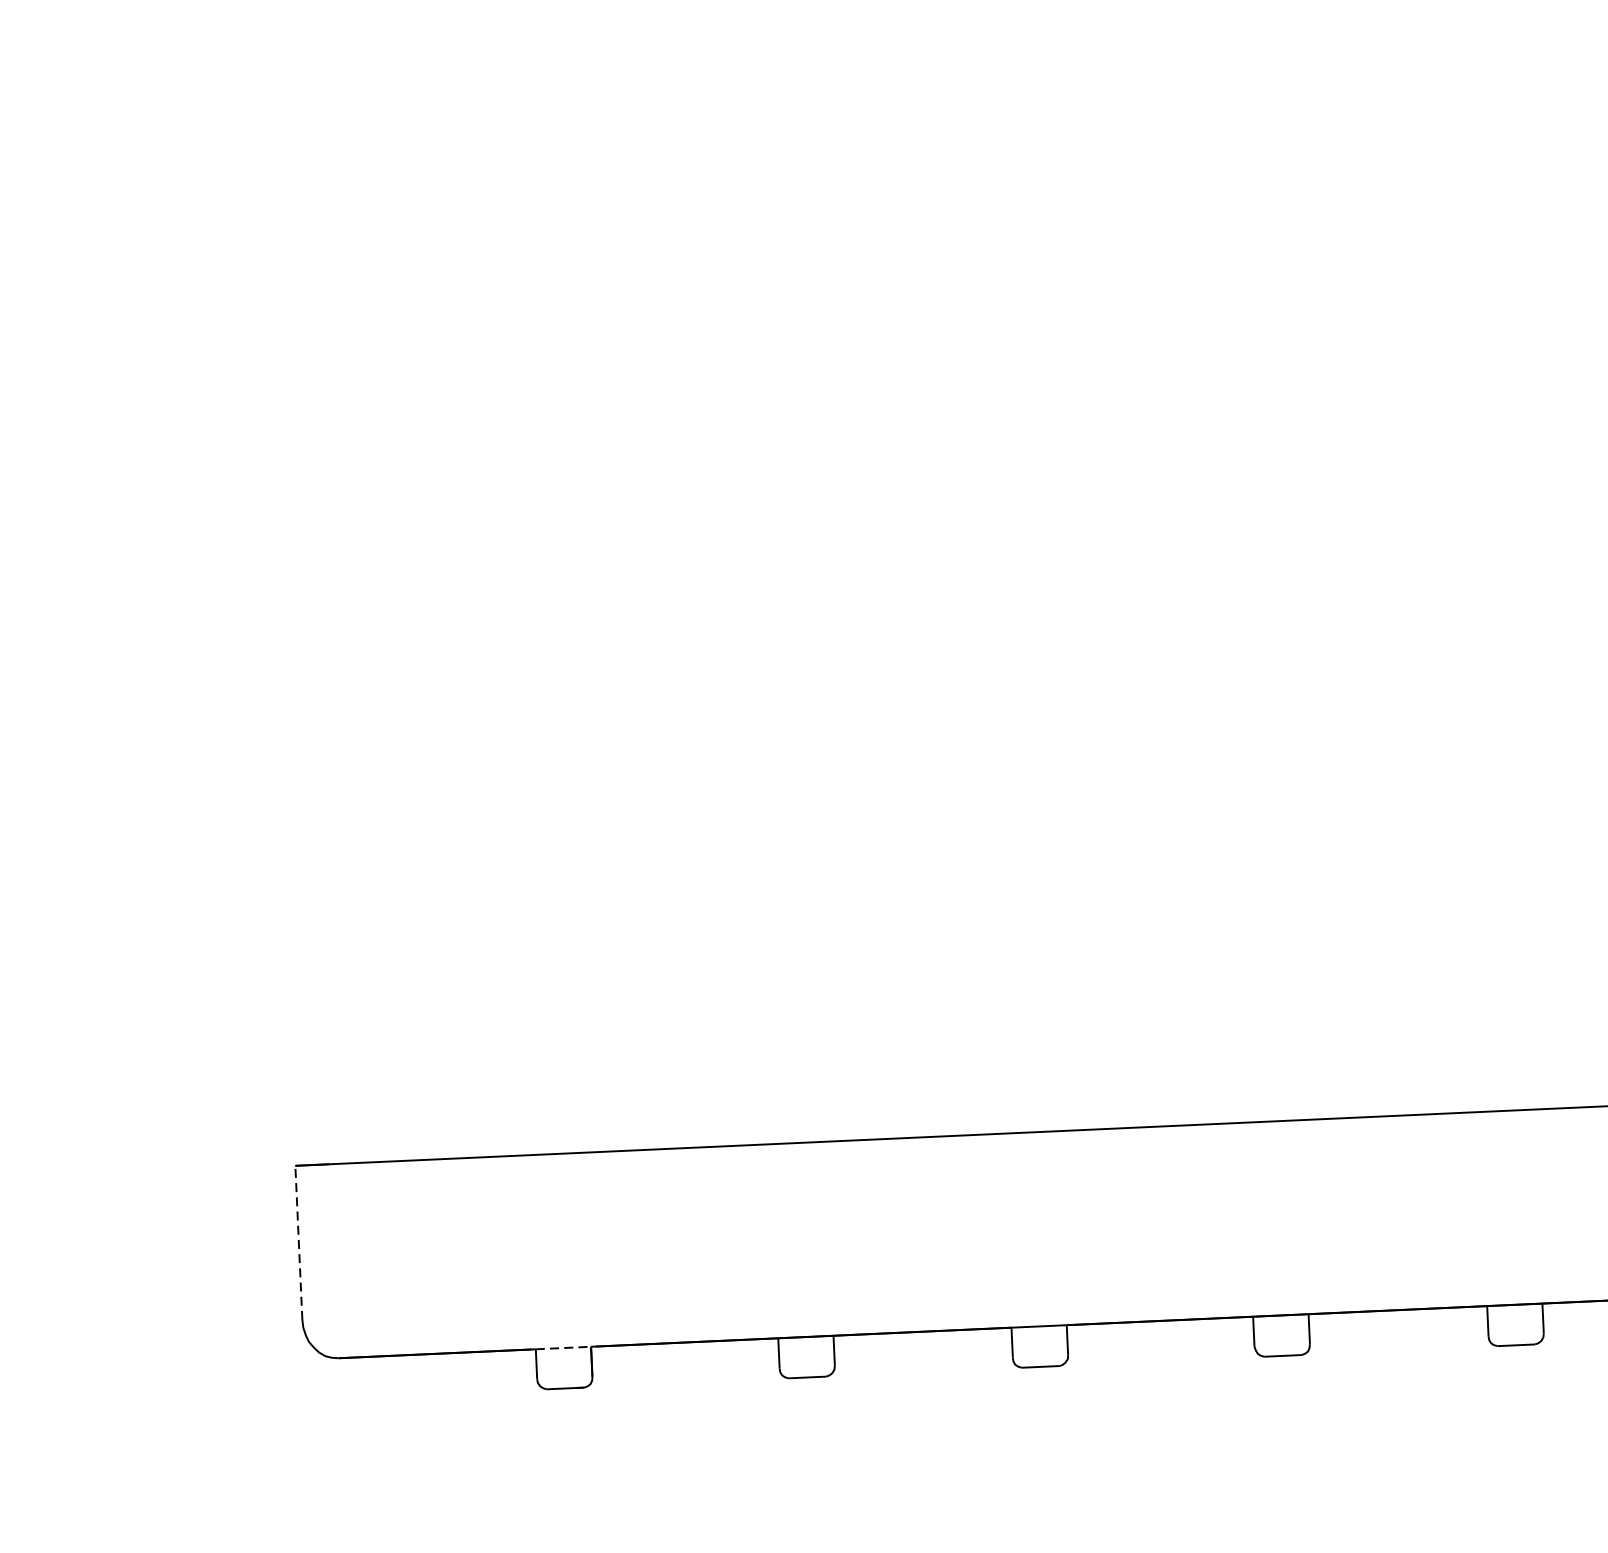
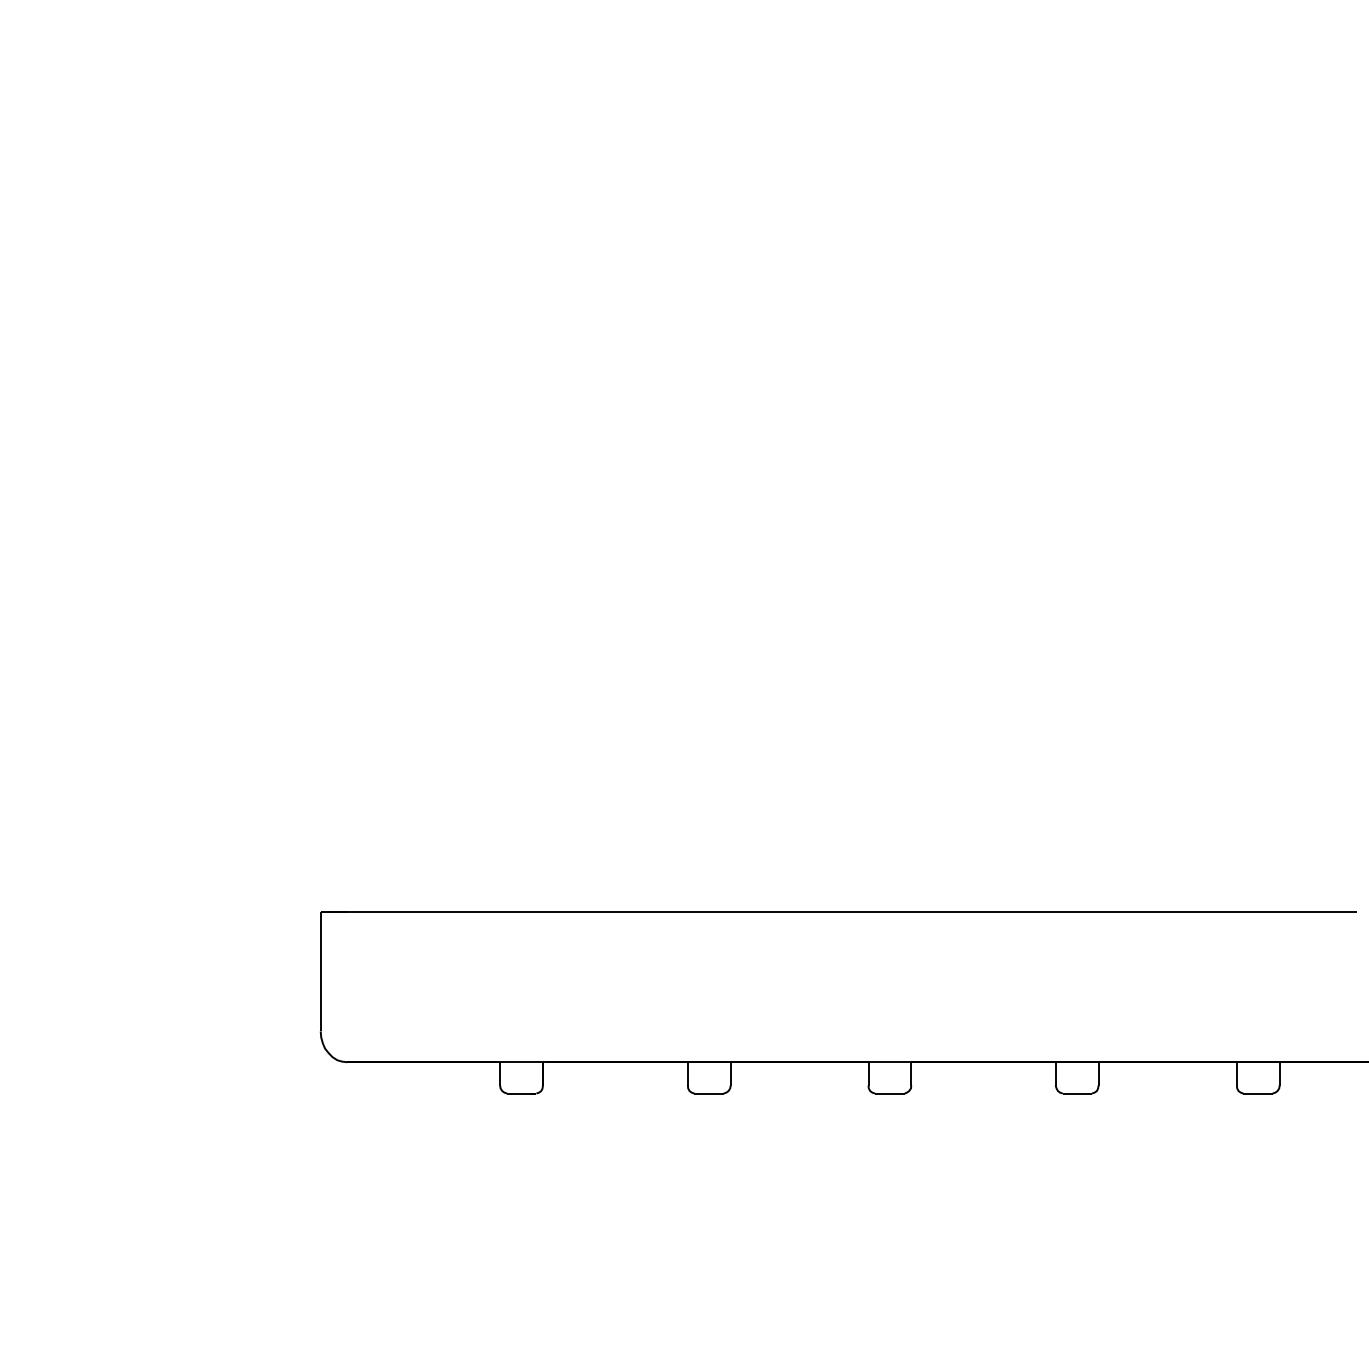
line: (298, 1242) -> (320, 971), dashed -> solid
line: (564, 1348) -> (522, 1062), dashed -> solid

